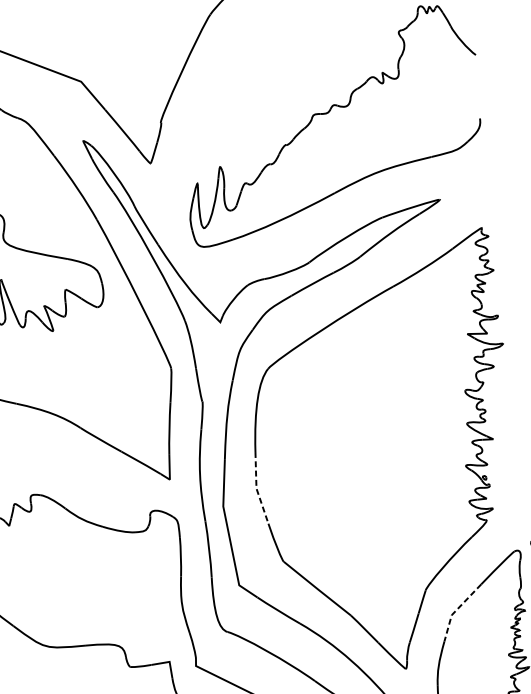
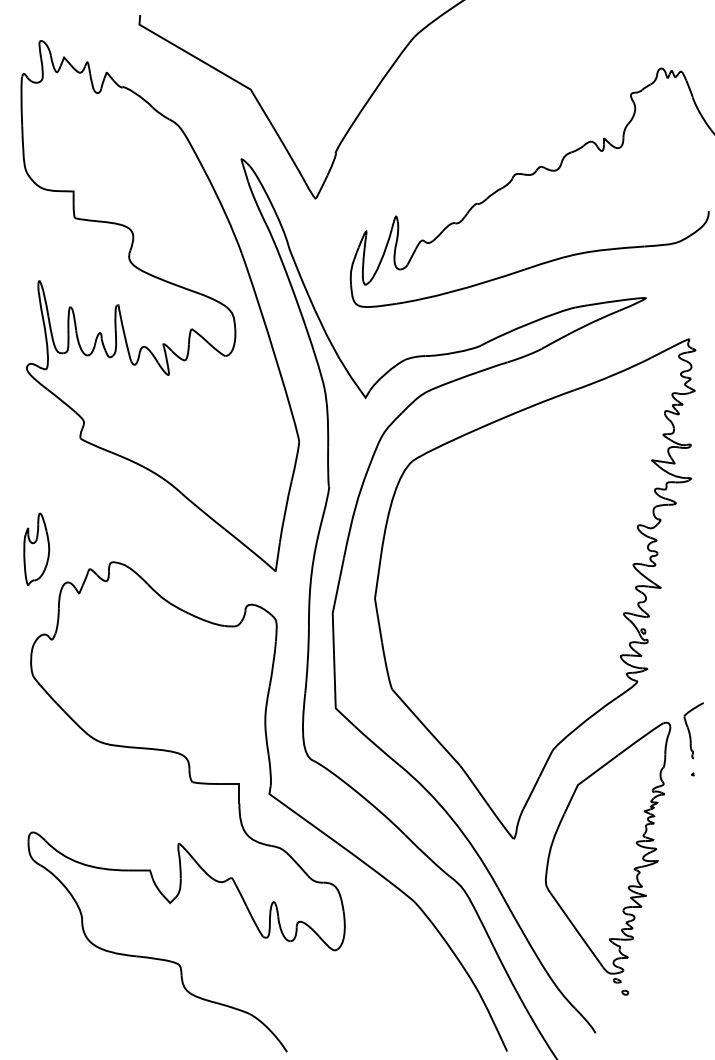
line: (256, 488) -> (374, 598), dashed -> solid
line: (456, 610) -> (584, 780), dashed -> solid

